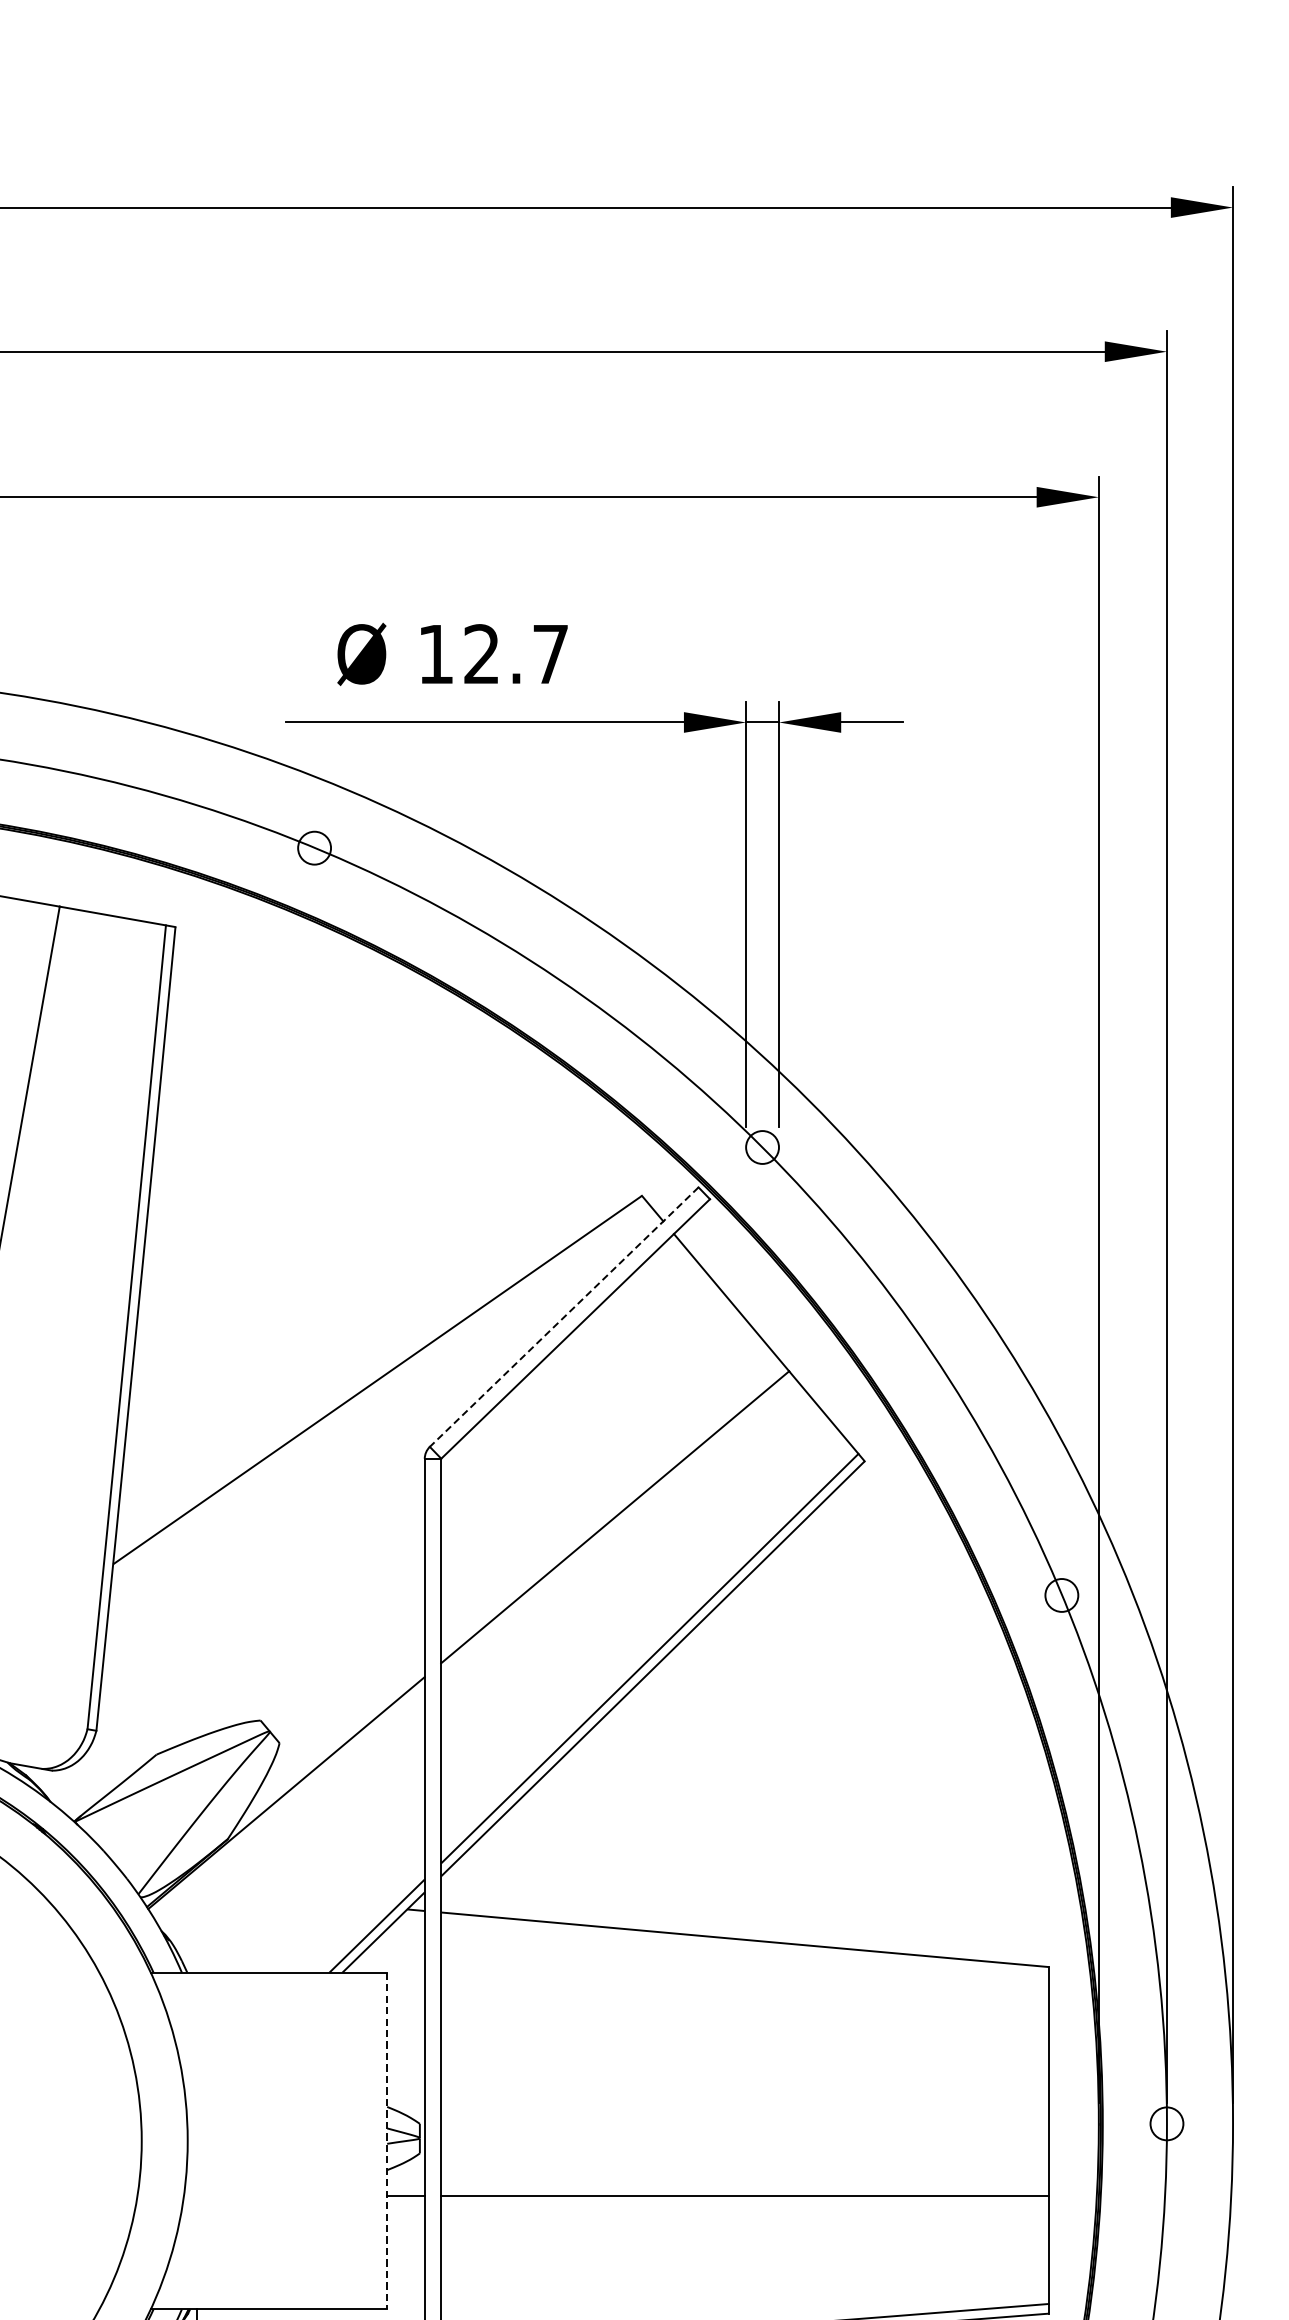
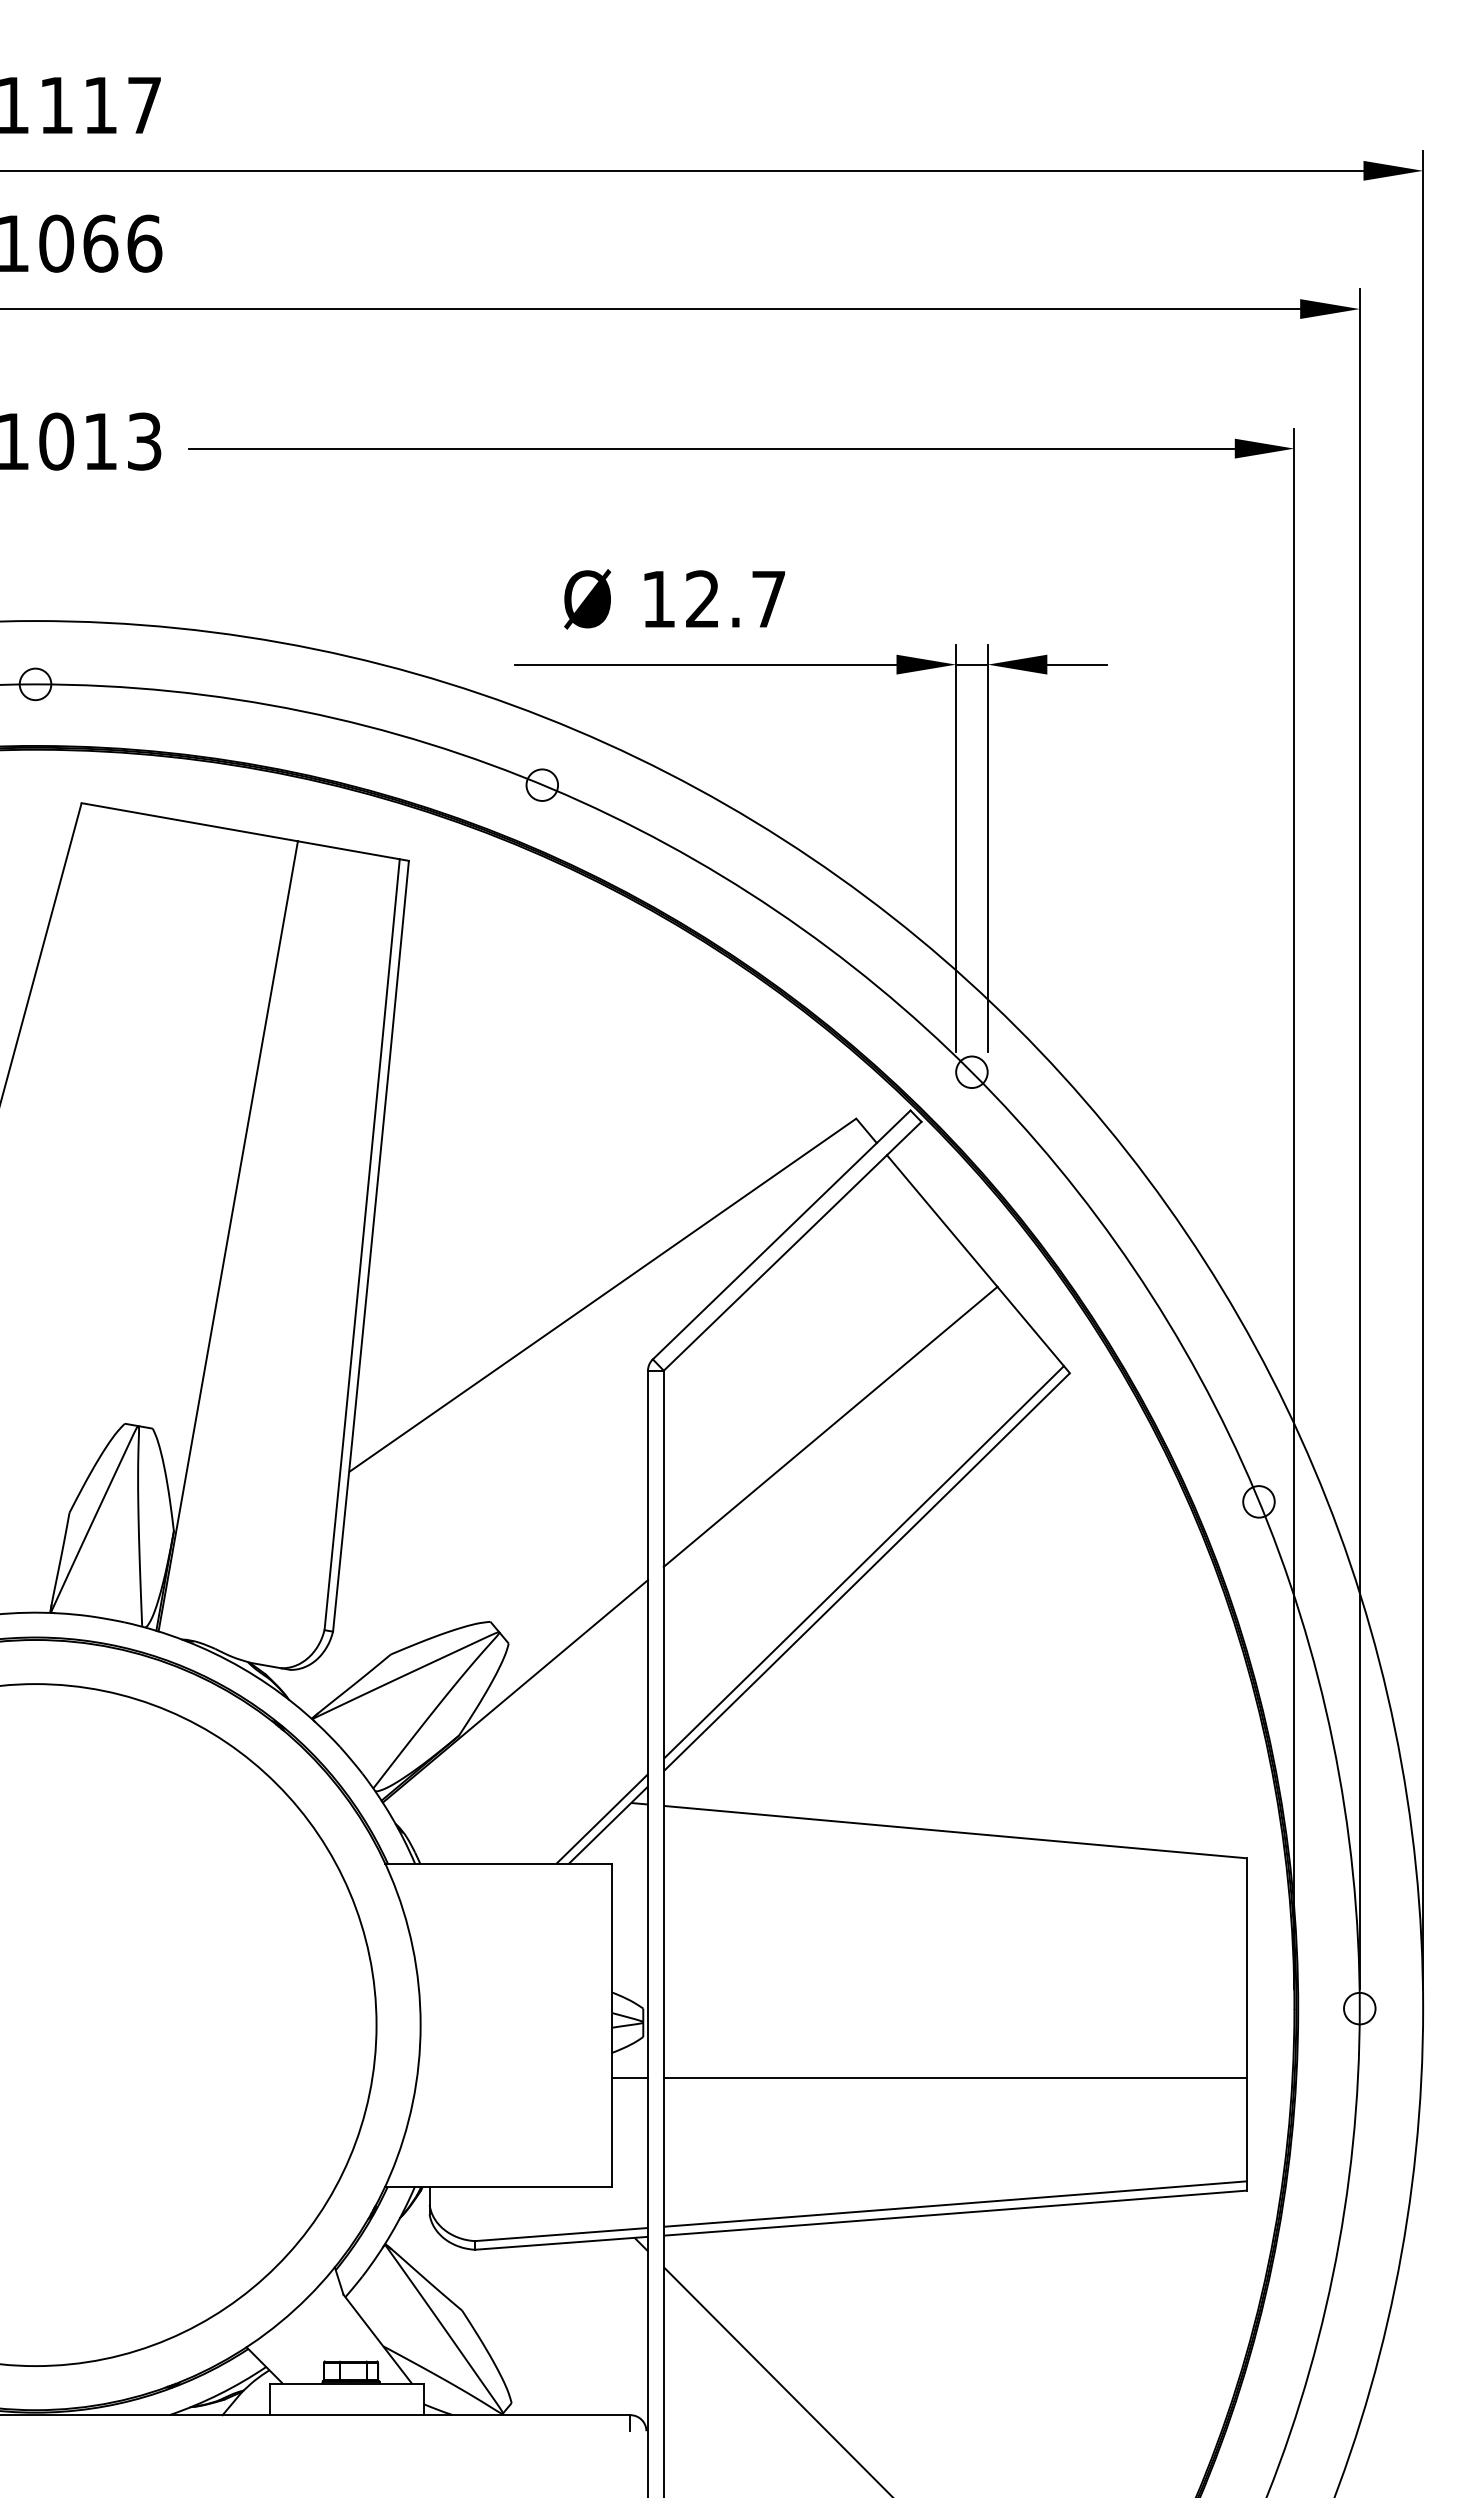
line: (563, 1317) -> (781, 1235), dashed -> solid
line: (386, 2141) -> (611, 2025), dashed -> solid

